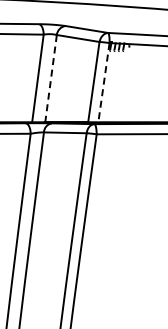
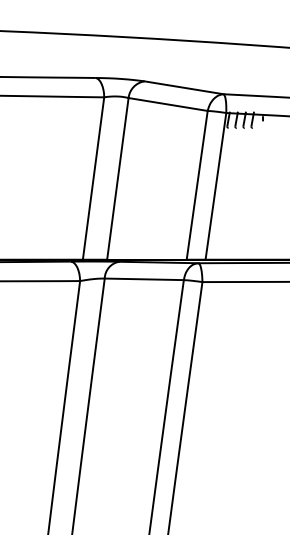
line: (51, 78) -> (118, 178), dashed -> solid
line: (103, 82) -> (215, 186), dashed -> solid

